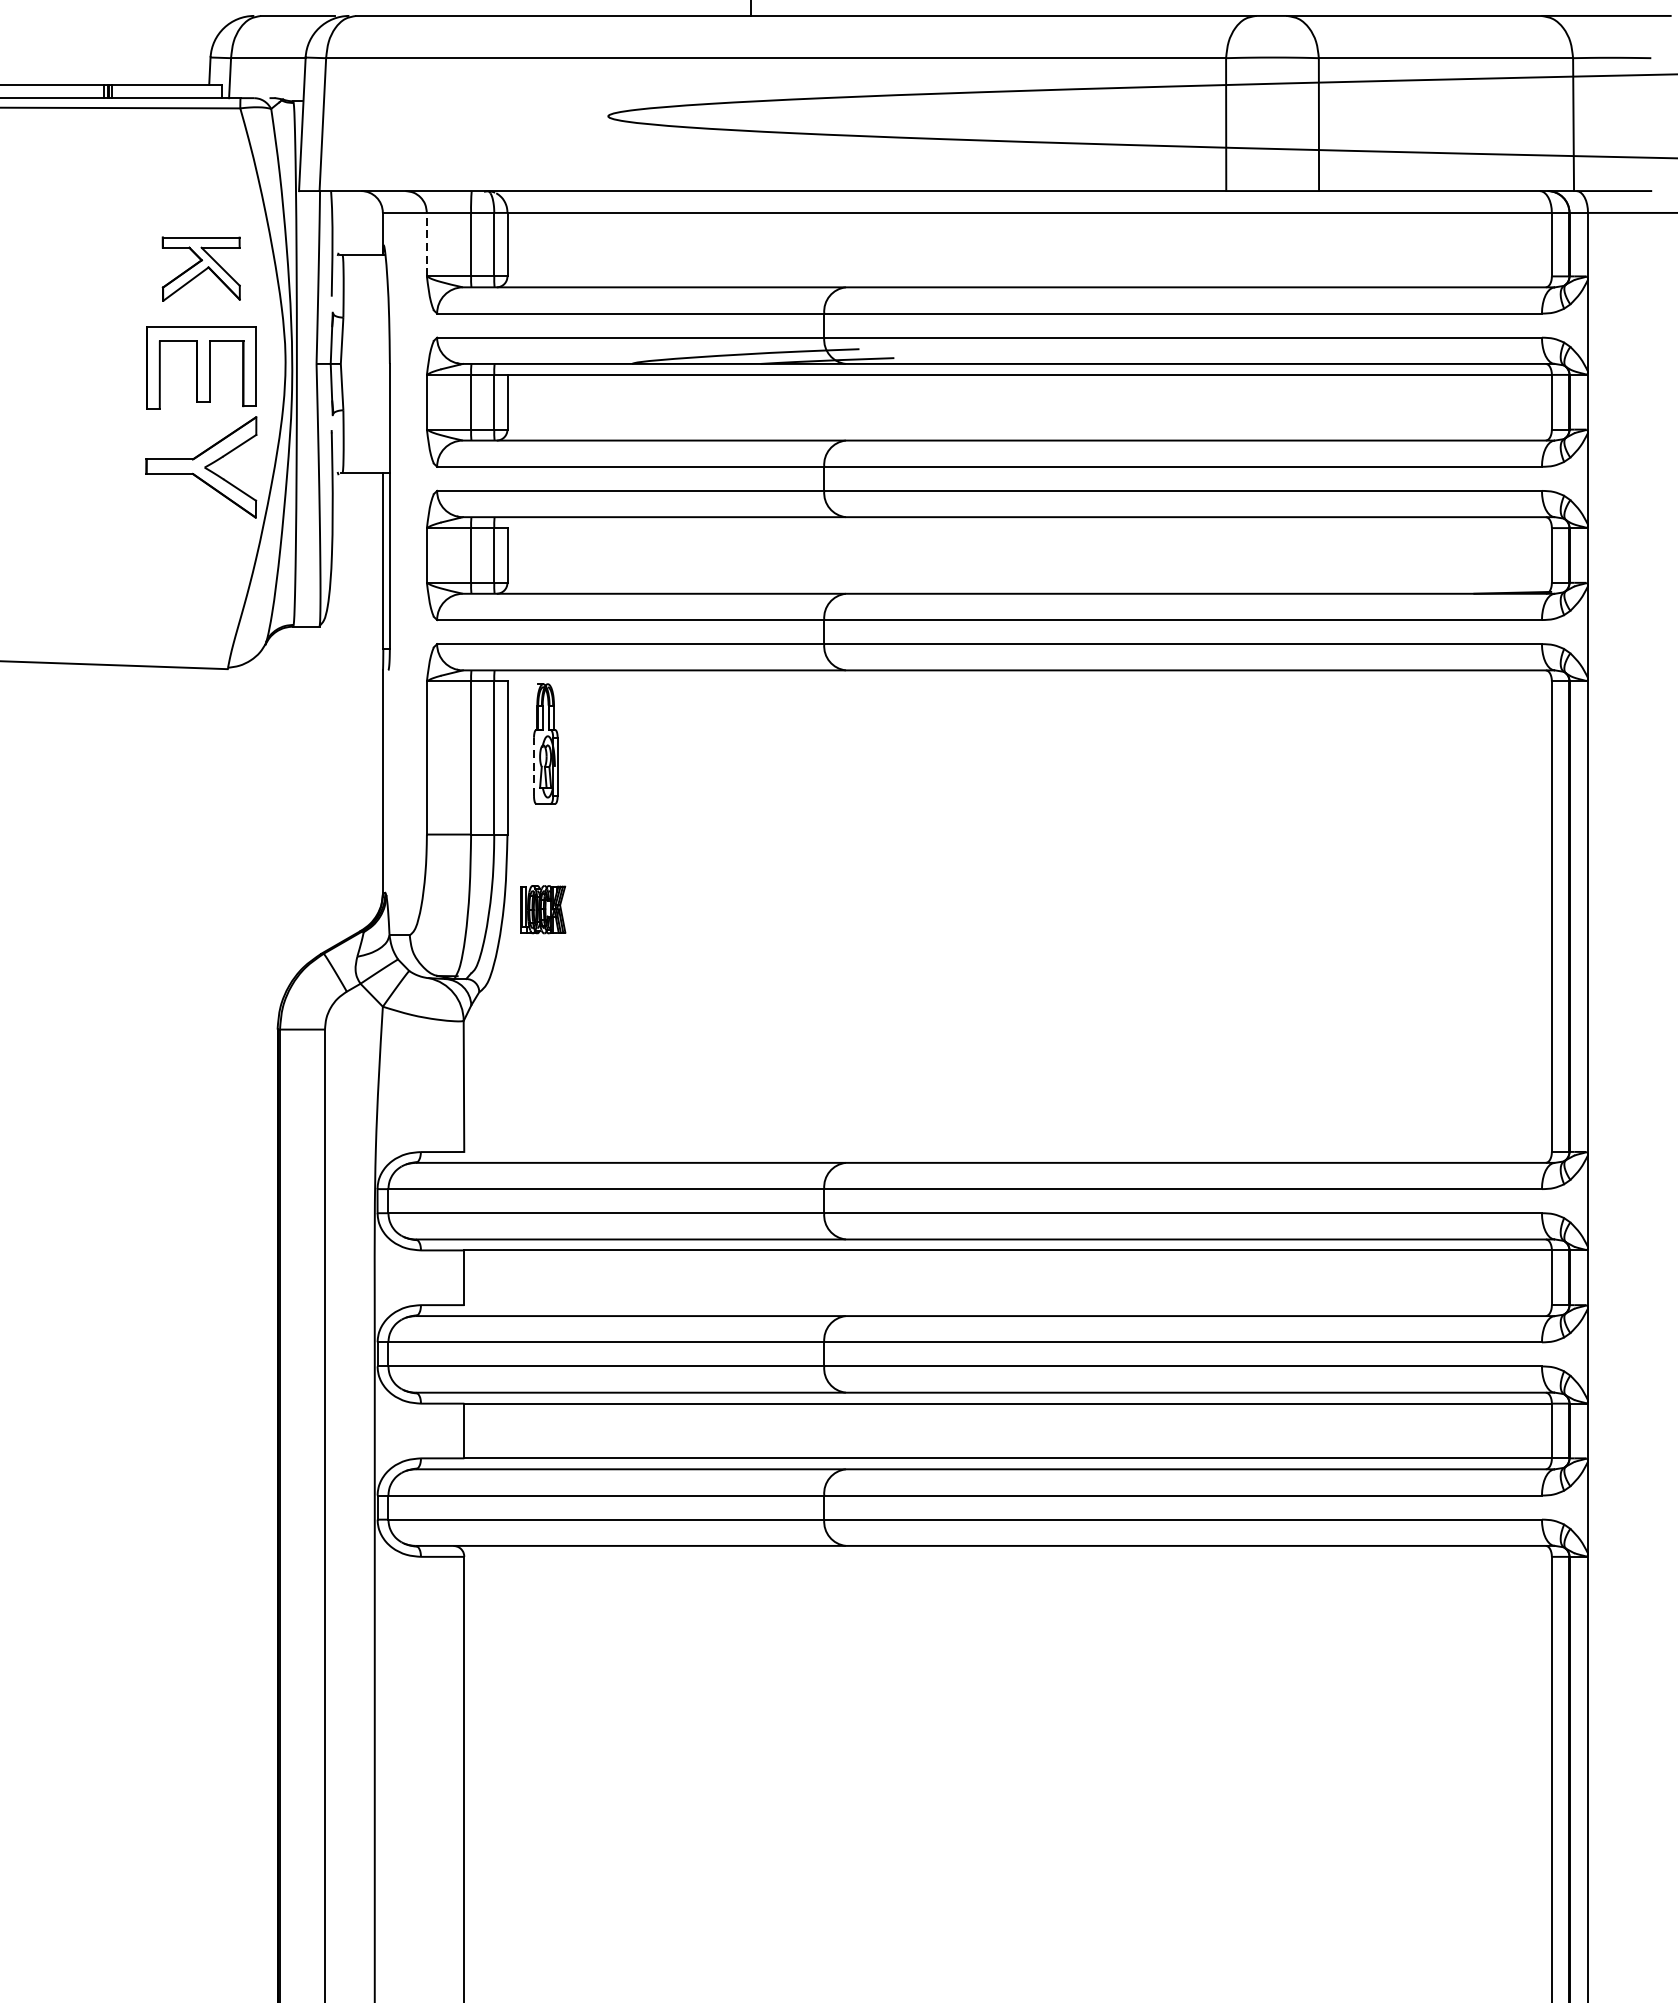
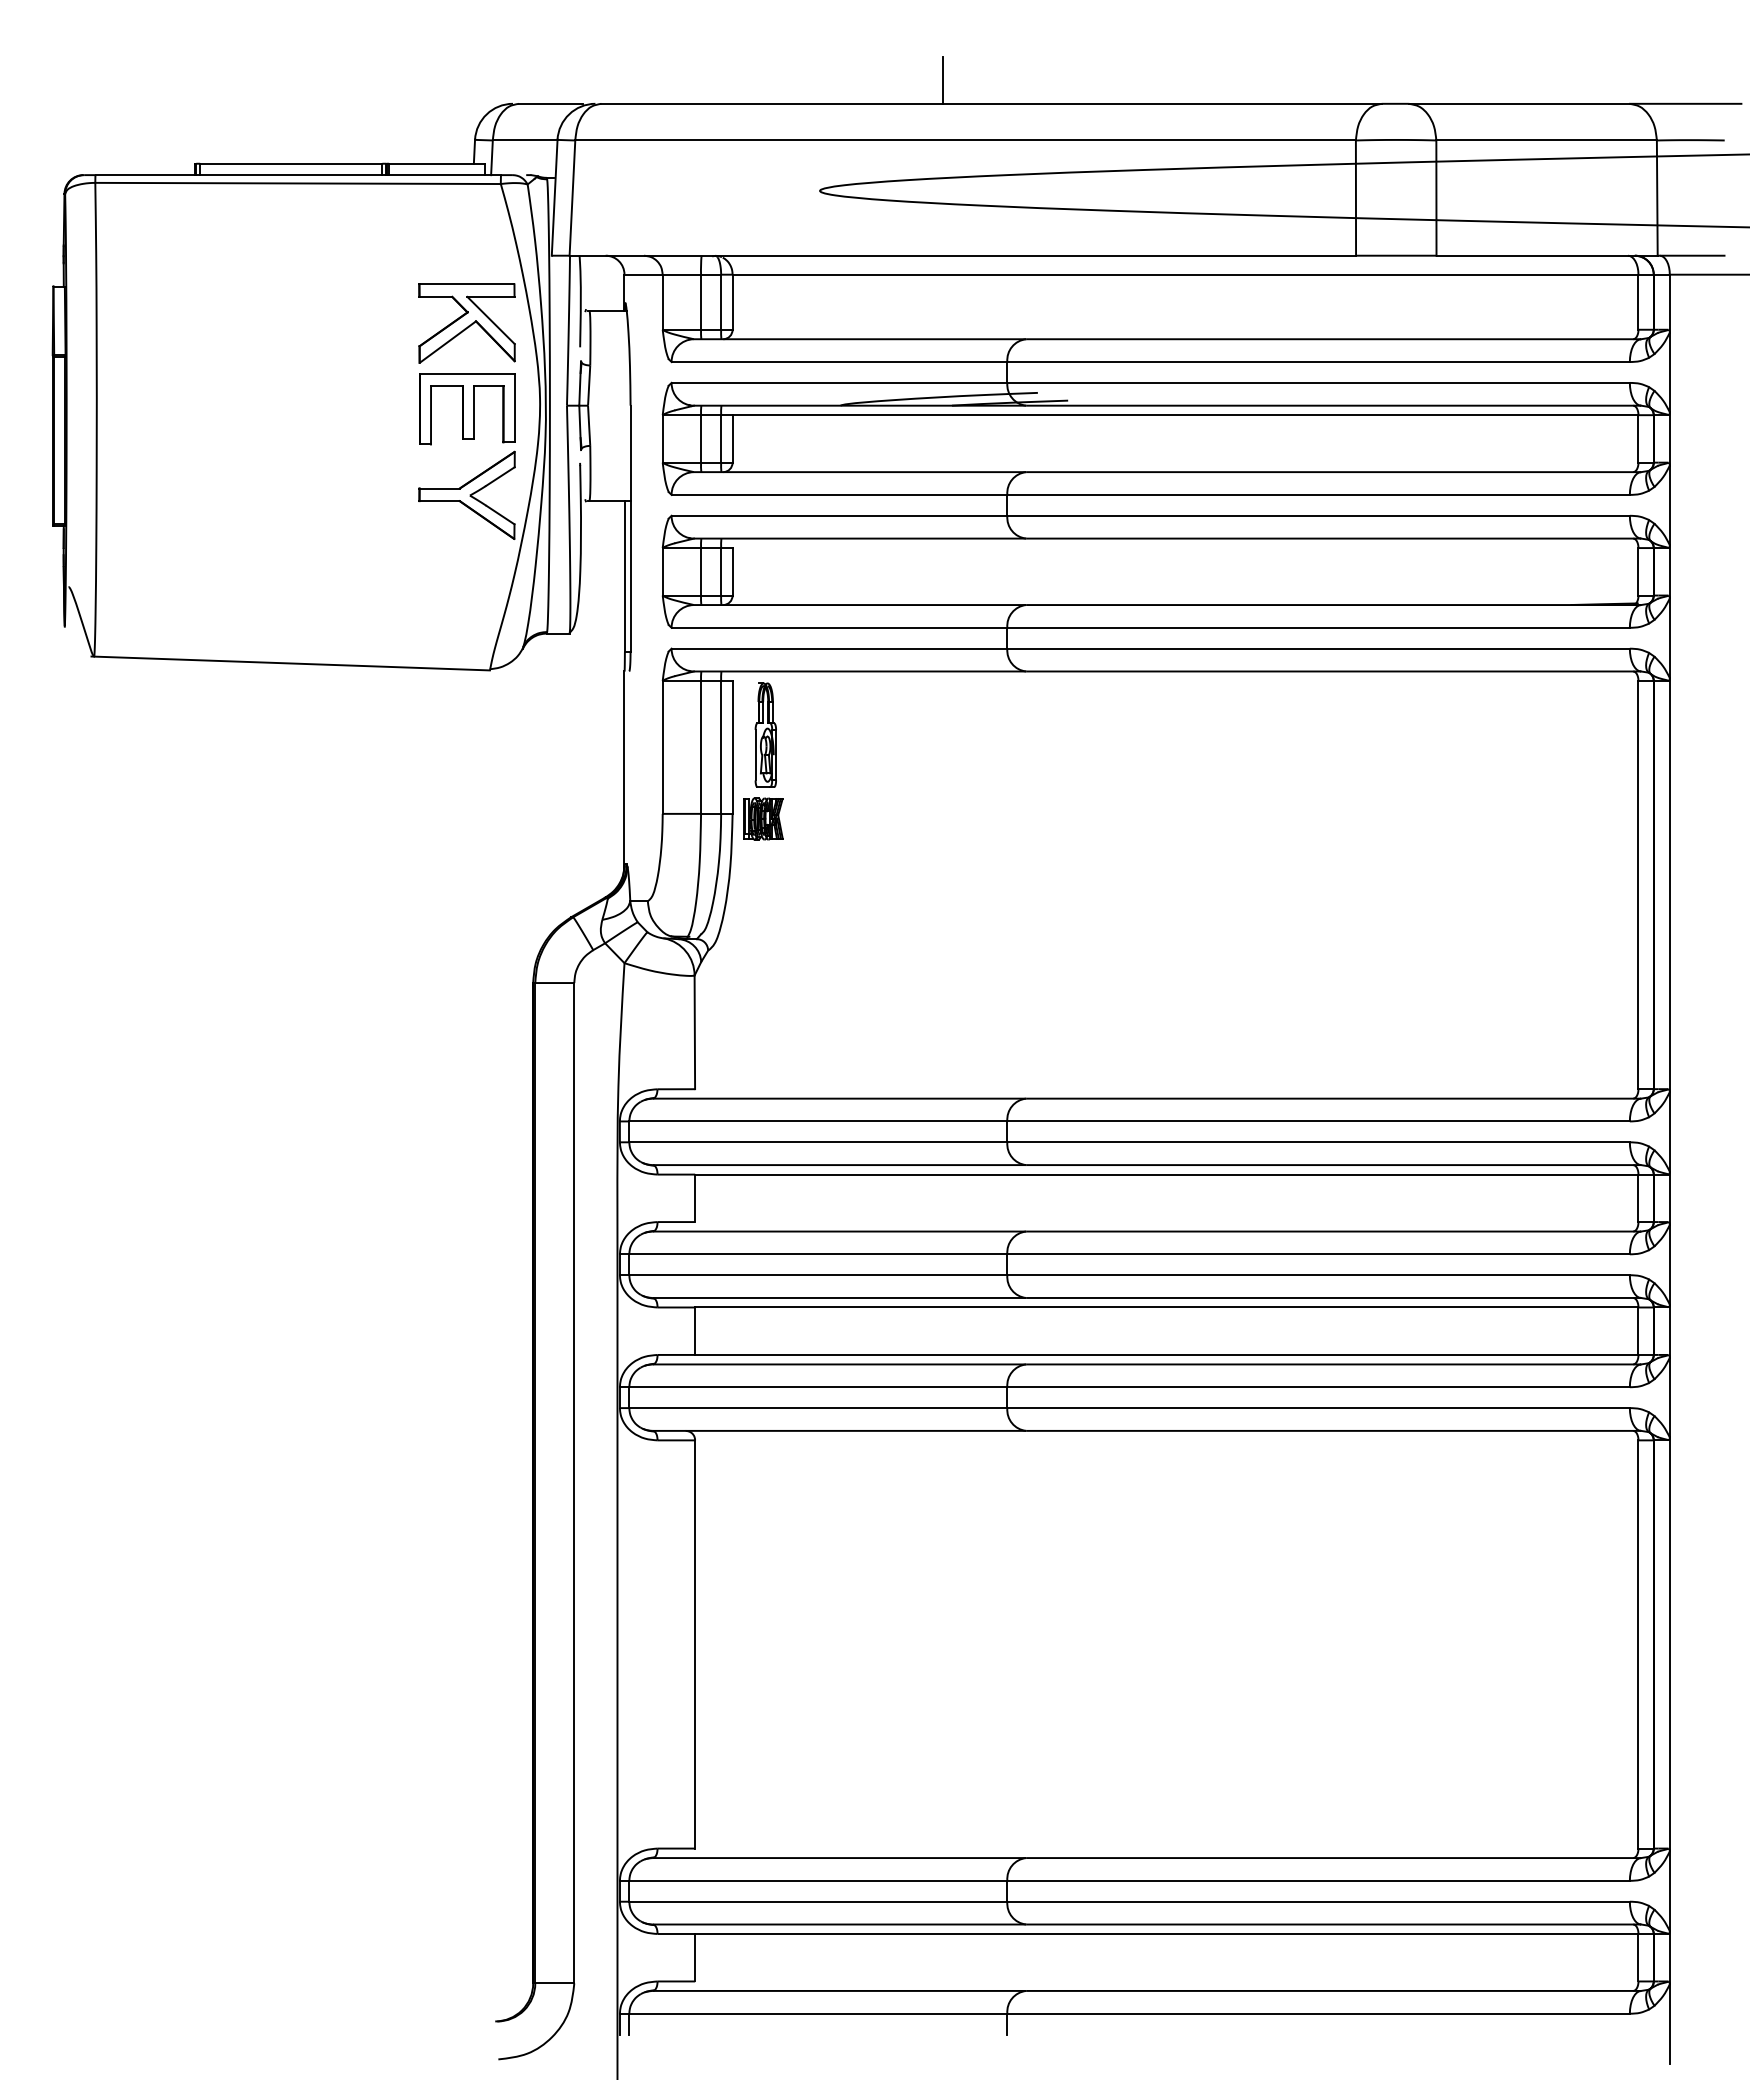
line: (426, 244) -> (662, 302), dashed -> solid
part: (200, 269) -> (466, 323), size x1.43
line: (533, 766) -> (755, 754), dashed -> solid
part: (543, 909) -> (763, 818), moved

